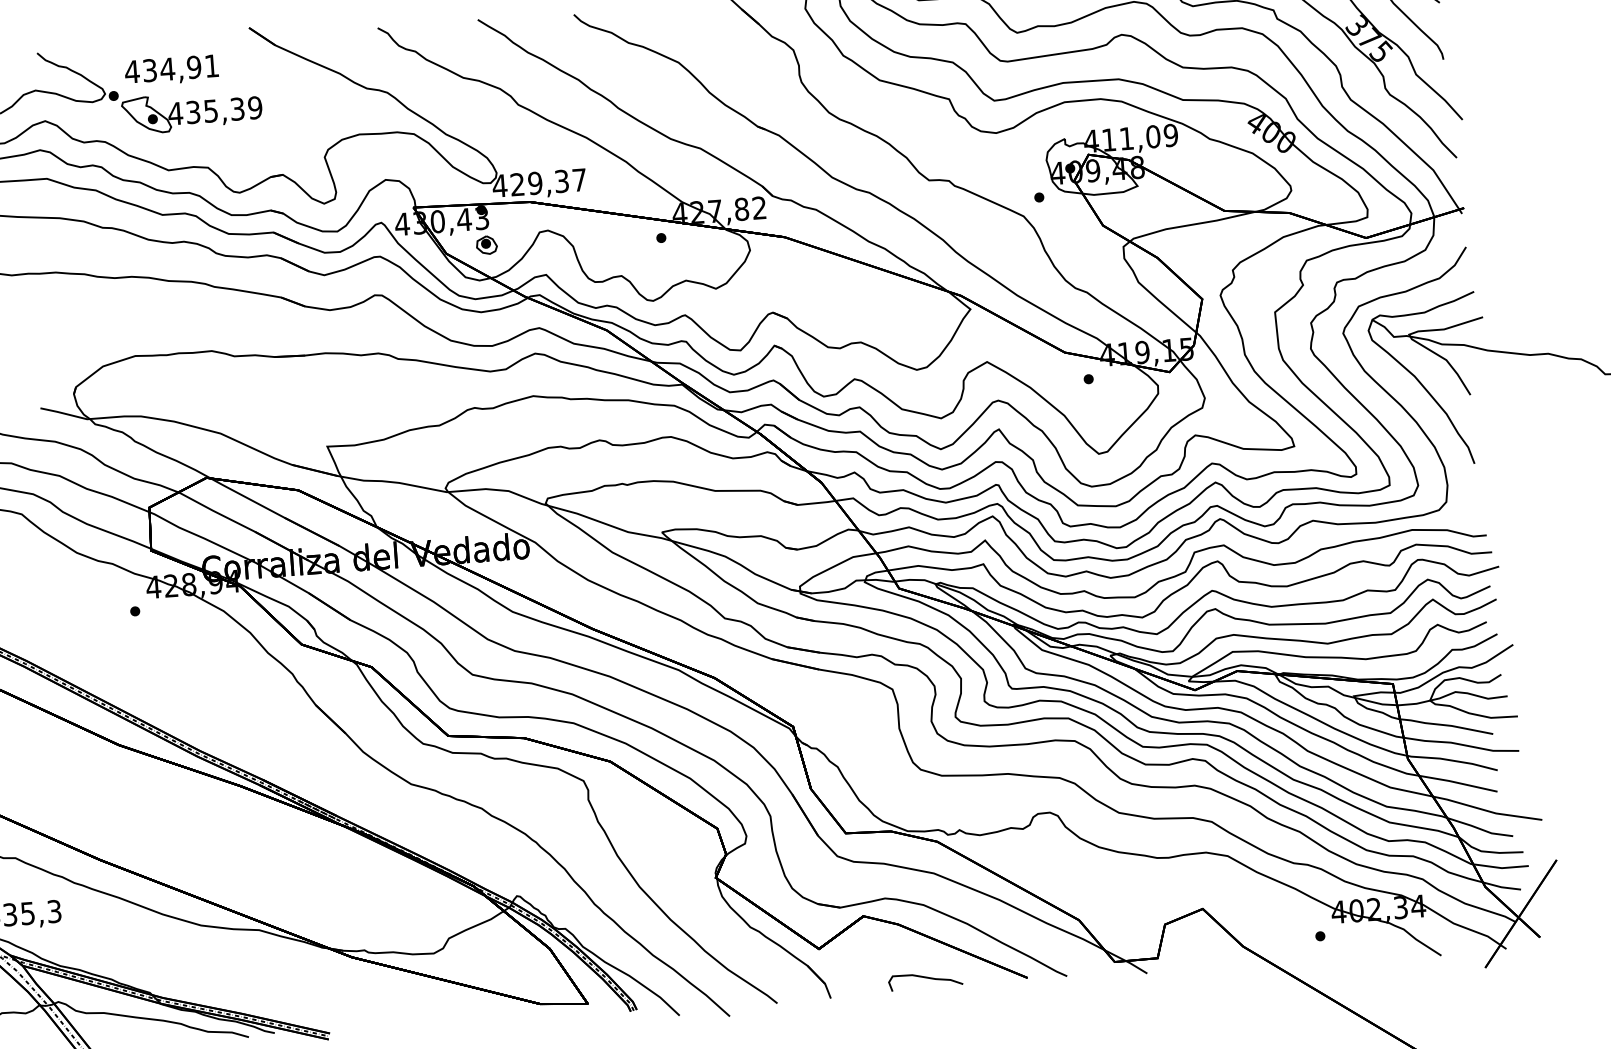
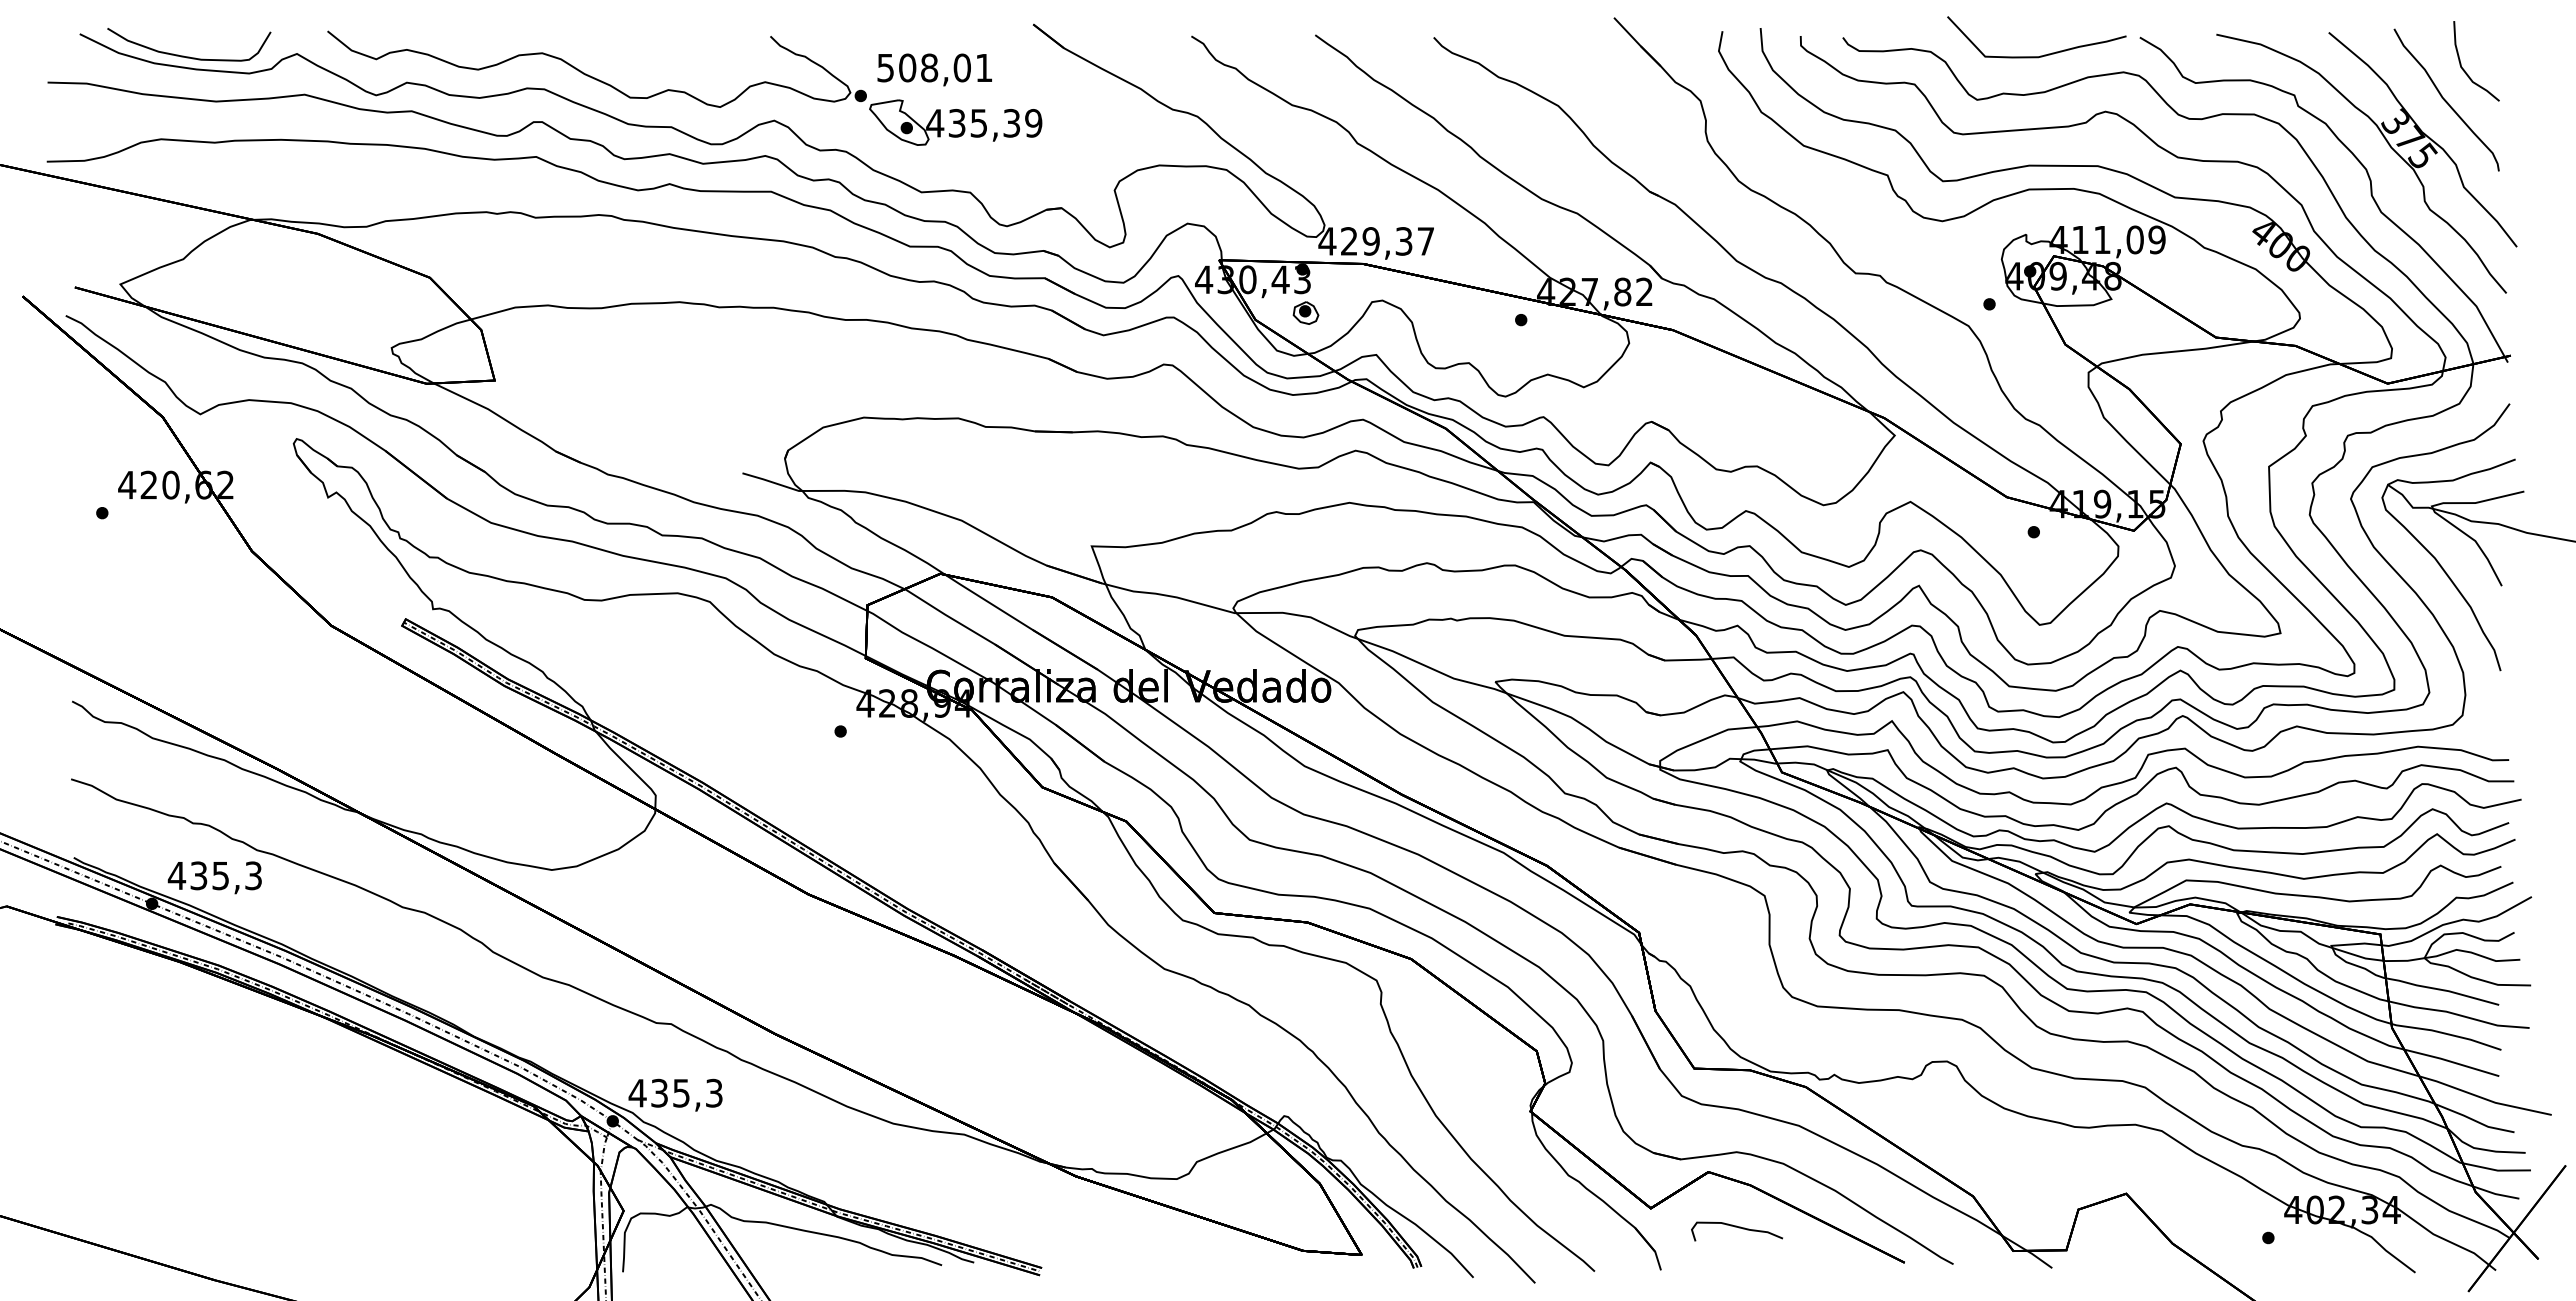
text: (162, 69) -> (923, 67), 434,91 -> 508,01
curve: (926, 978) -> (1738, 1228), moved

